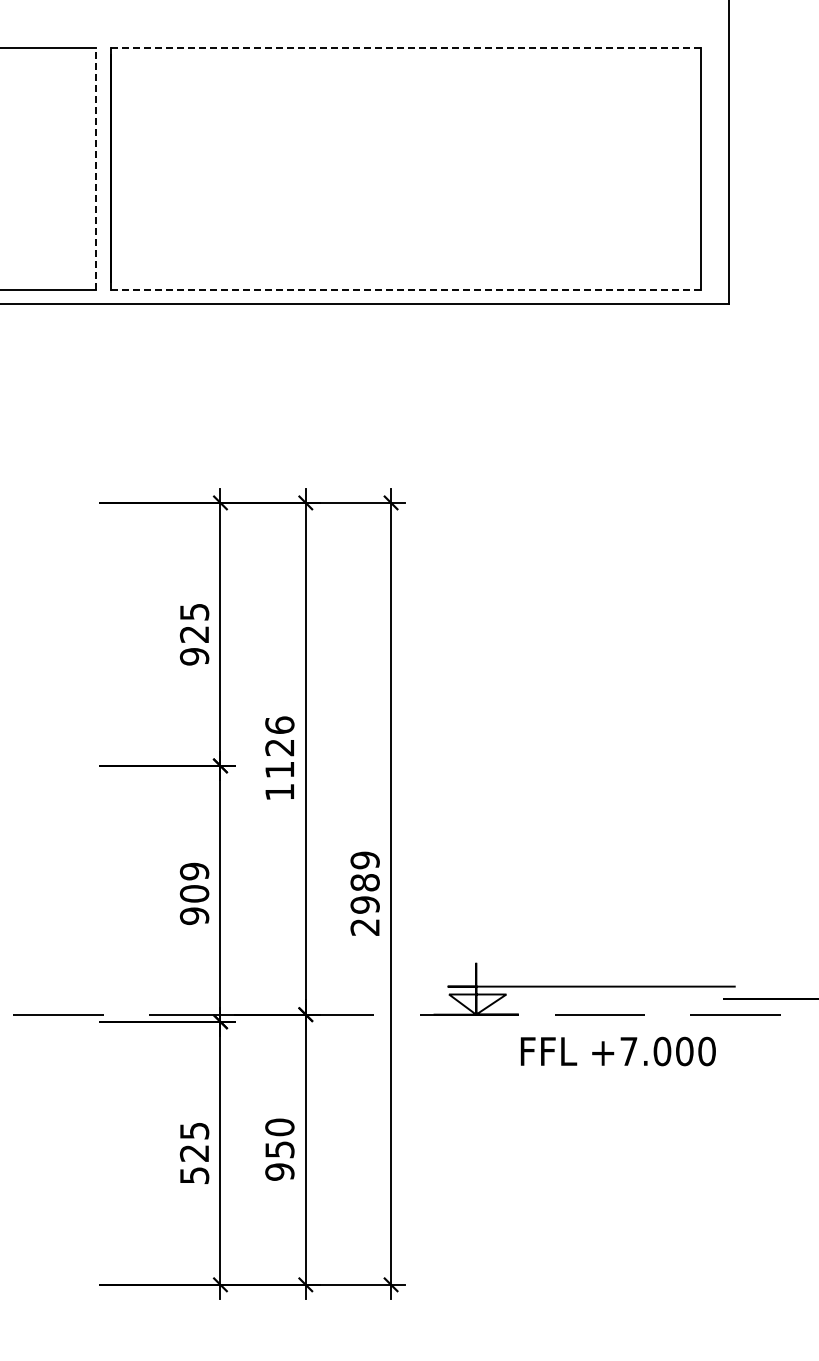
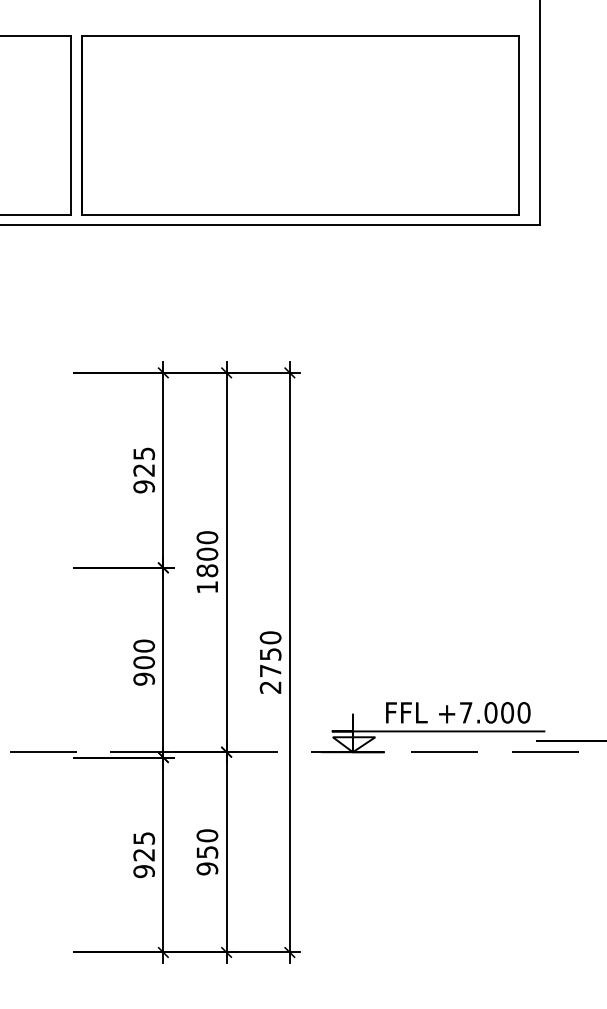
line: (405, 47) -> (300, 35), dashed -> solid
line: (96, 168) -> (71, 124), dashed -> solid
line: (405, 289) -> (300, 214), dashed -> solid
text: (279, 747) -> (207, 554), 1126 -> 1800
text: (194, 871) -> (144, 646), 909 -> 900
text: (364, 882) -> (270, 654), 2989 -> 2750
text: (617, 1051) -> (457, 712), moved
text: (194, 1175) -> (144, 871), 525 -> 925

